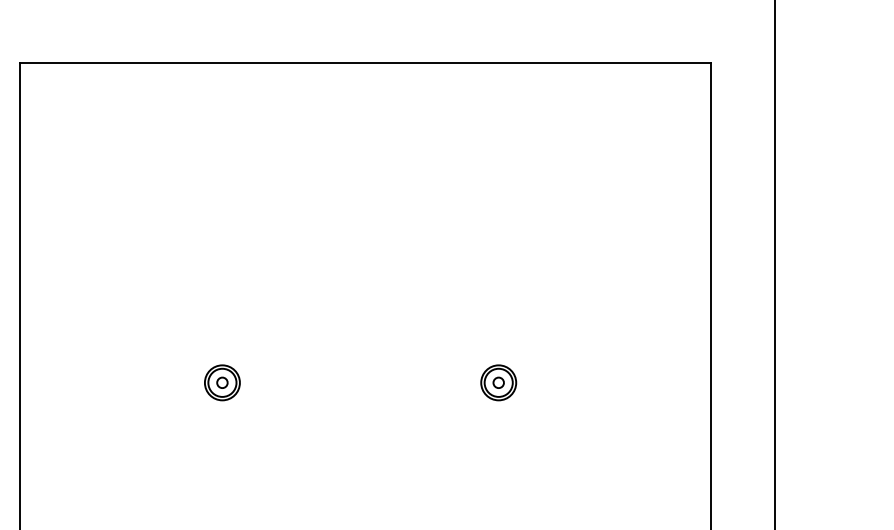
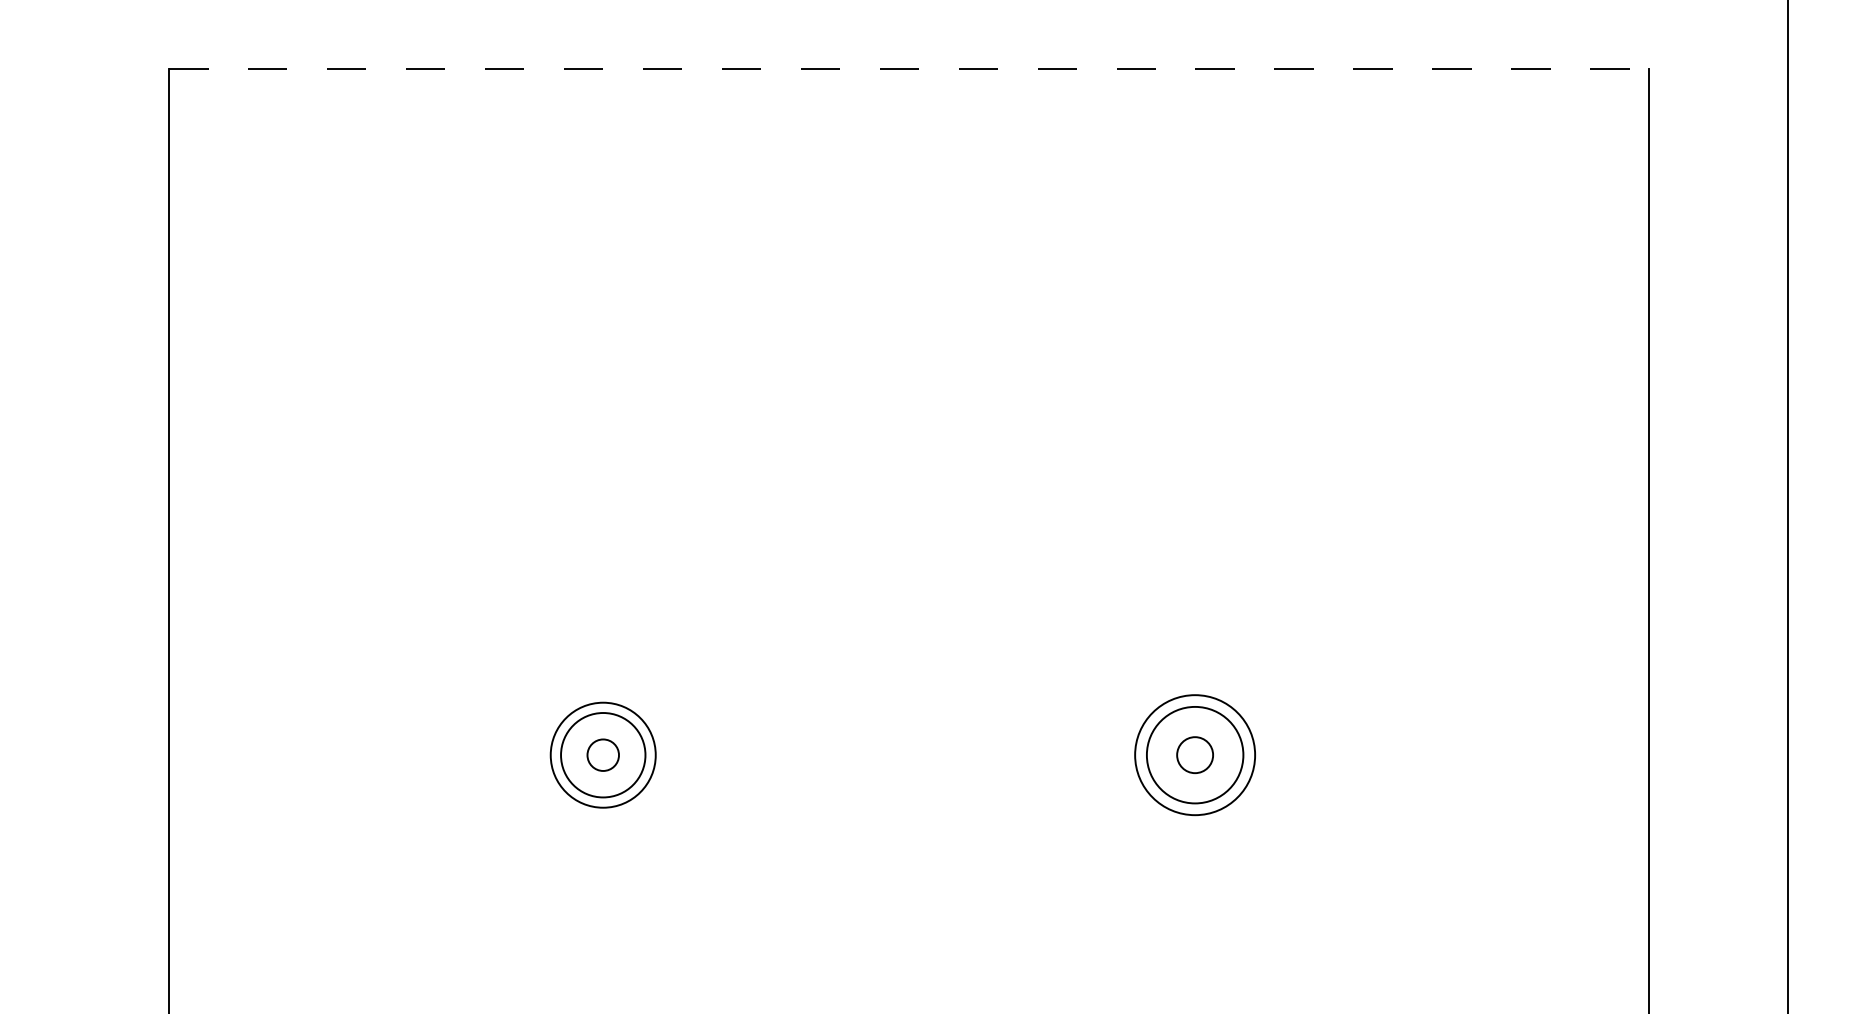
line: (365, 62) -> (909, 68), solid -> dashed
part: (222, 382) -> (603, 754), size x1.4
part: (498, 382) -> (1194, 754), size x1.6

